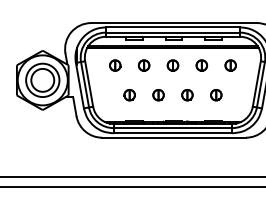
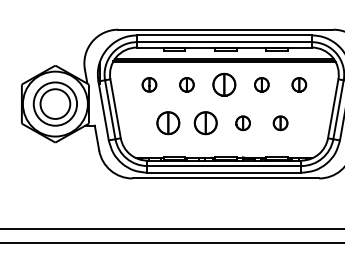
part: (173, 65) -> (224, 84), size x1.6
part: (129, 95) -> (167, 123), size x1.6
part: (158, 95) -> (205, 123), size x1.6

